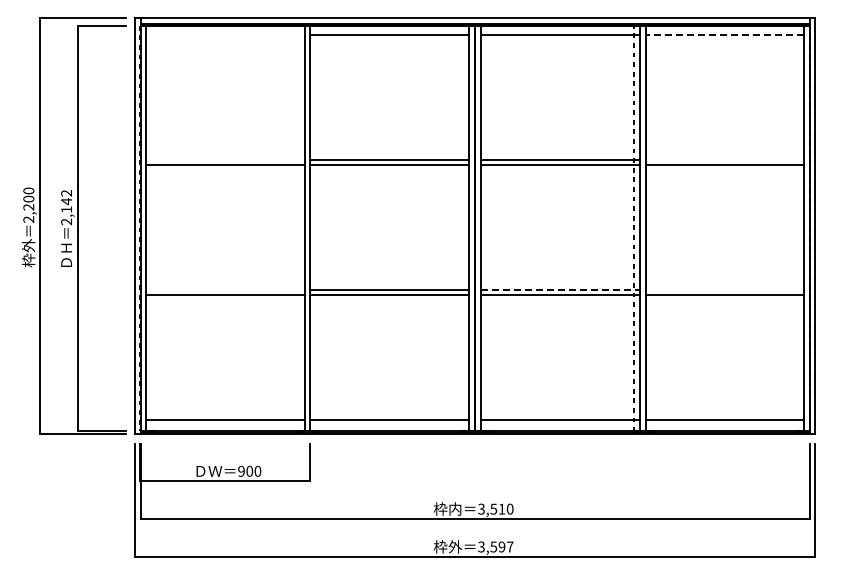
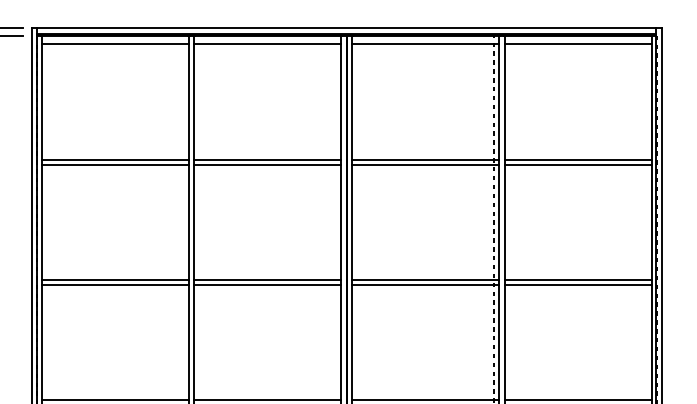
line: (224, 35) -> (114, 44), added
line: (724, 35) -> (577, 44), dashed -> solid
line: (224, 160) -> (114, 160), added
line: (724, 160) -> (577, 160), added
line: (224, 289) -> (114, 279), added
line: (560, 289) -> (425, 279), dashed -> solid
line: (724, 289) -> (577, 279), added

